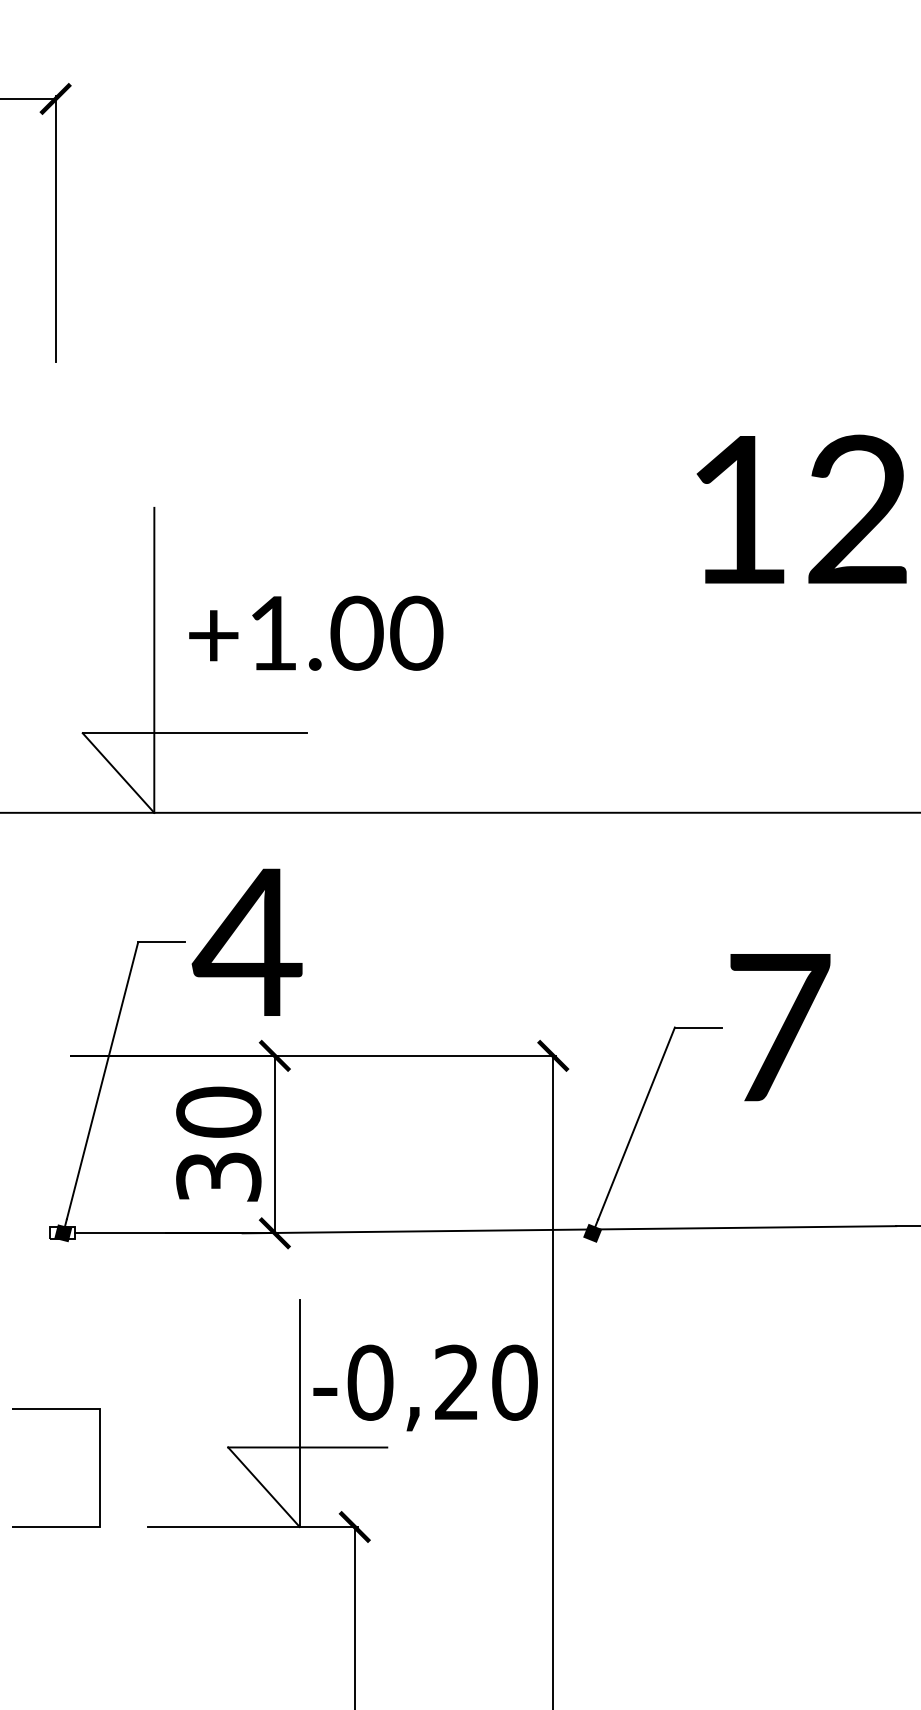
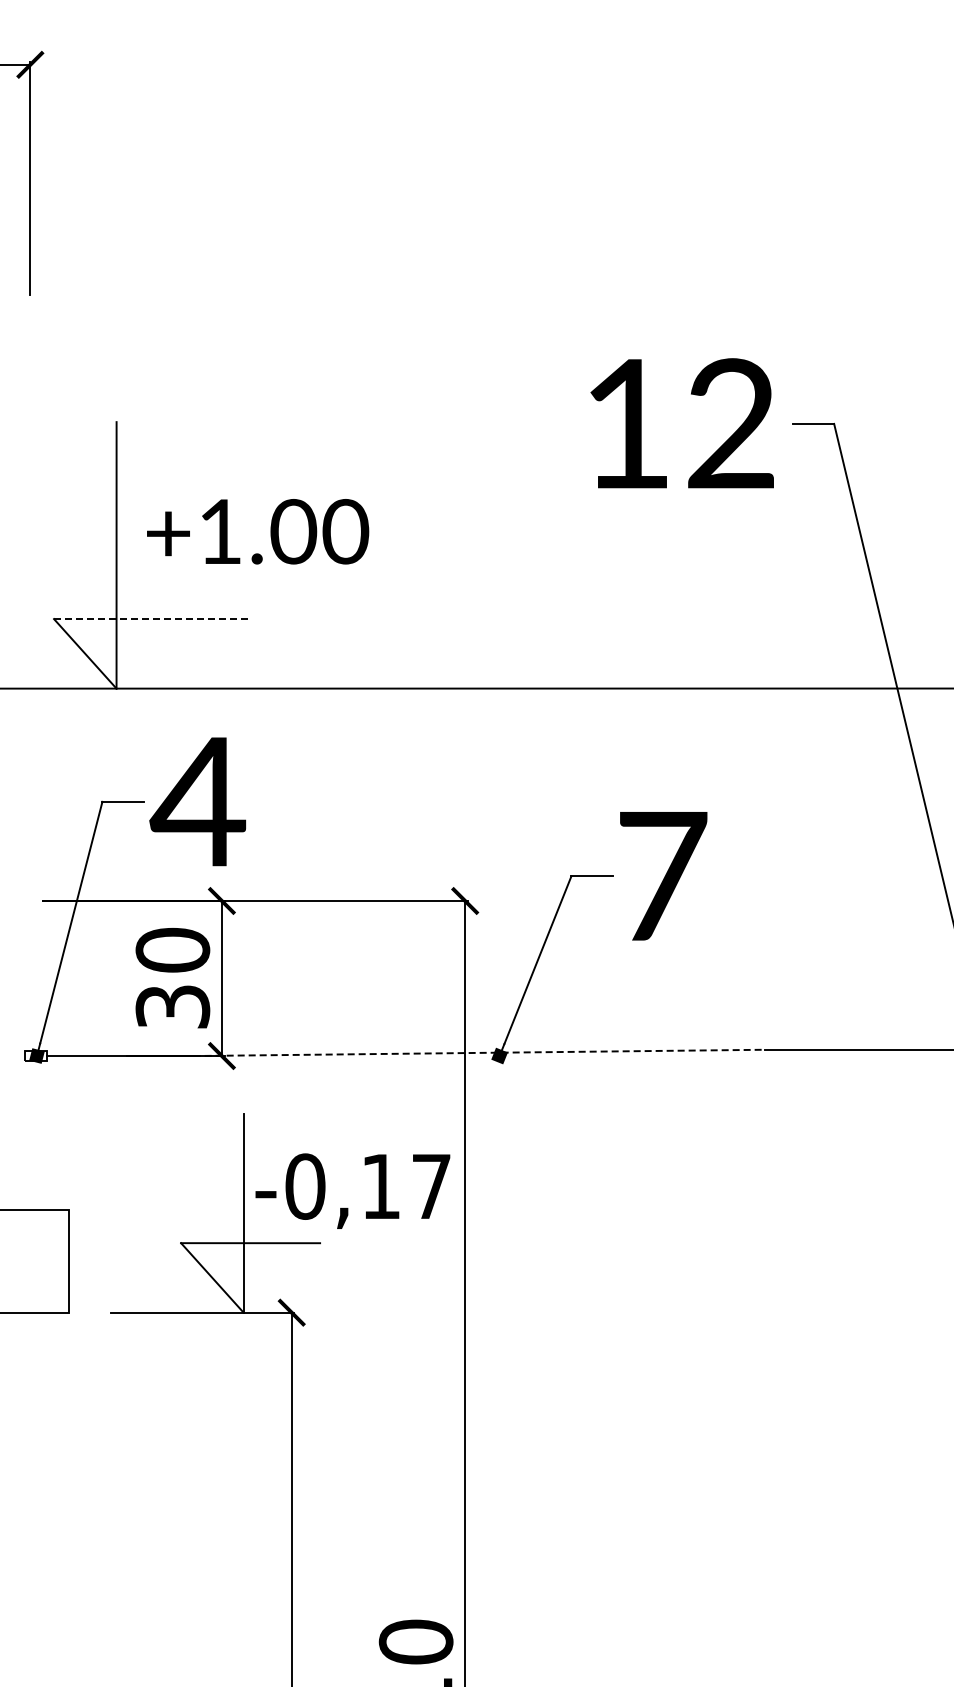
line: (194, 733) -> (151, 619), solid -> dashed
line: (569, 1229) -> (479, 1052), solid -> dashed
text: (486, 1382) -> (406, 1186), -0,20 -> -0,17

